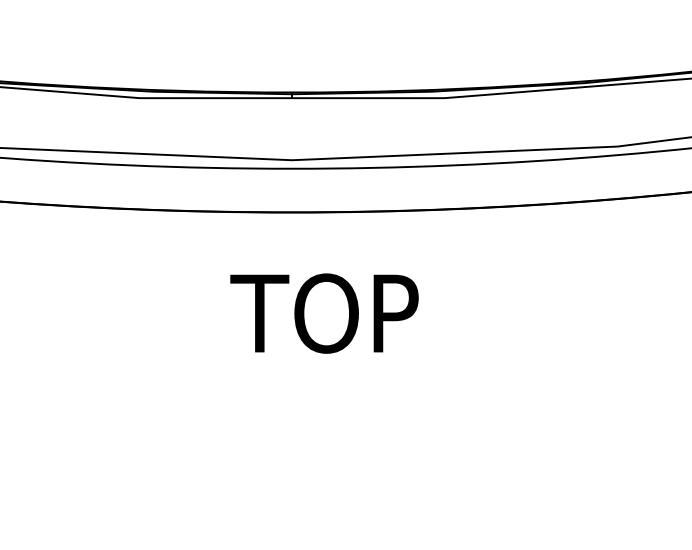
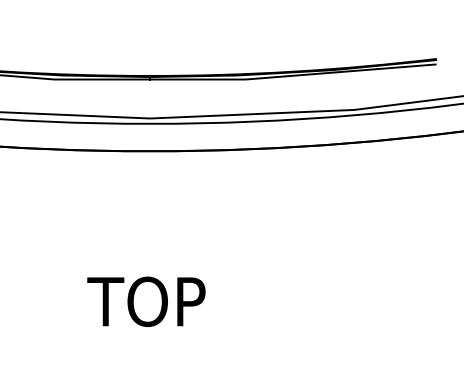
text: (324, 313) -> (146, 301), moved

